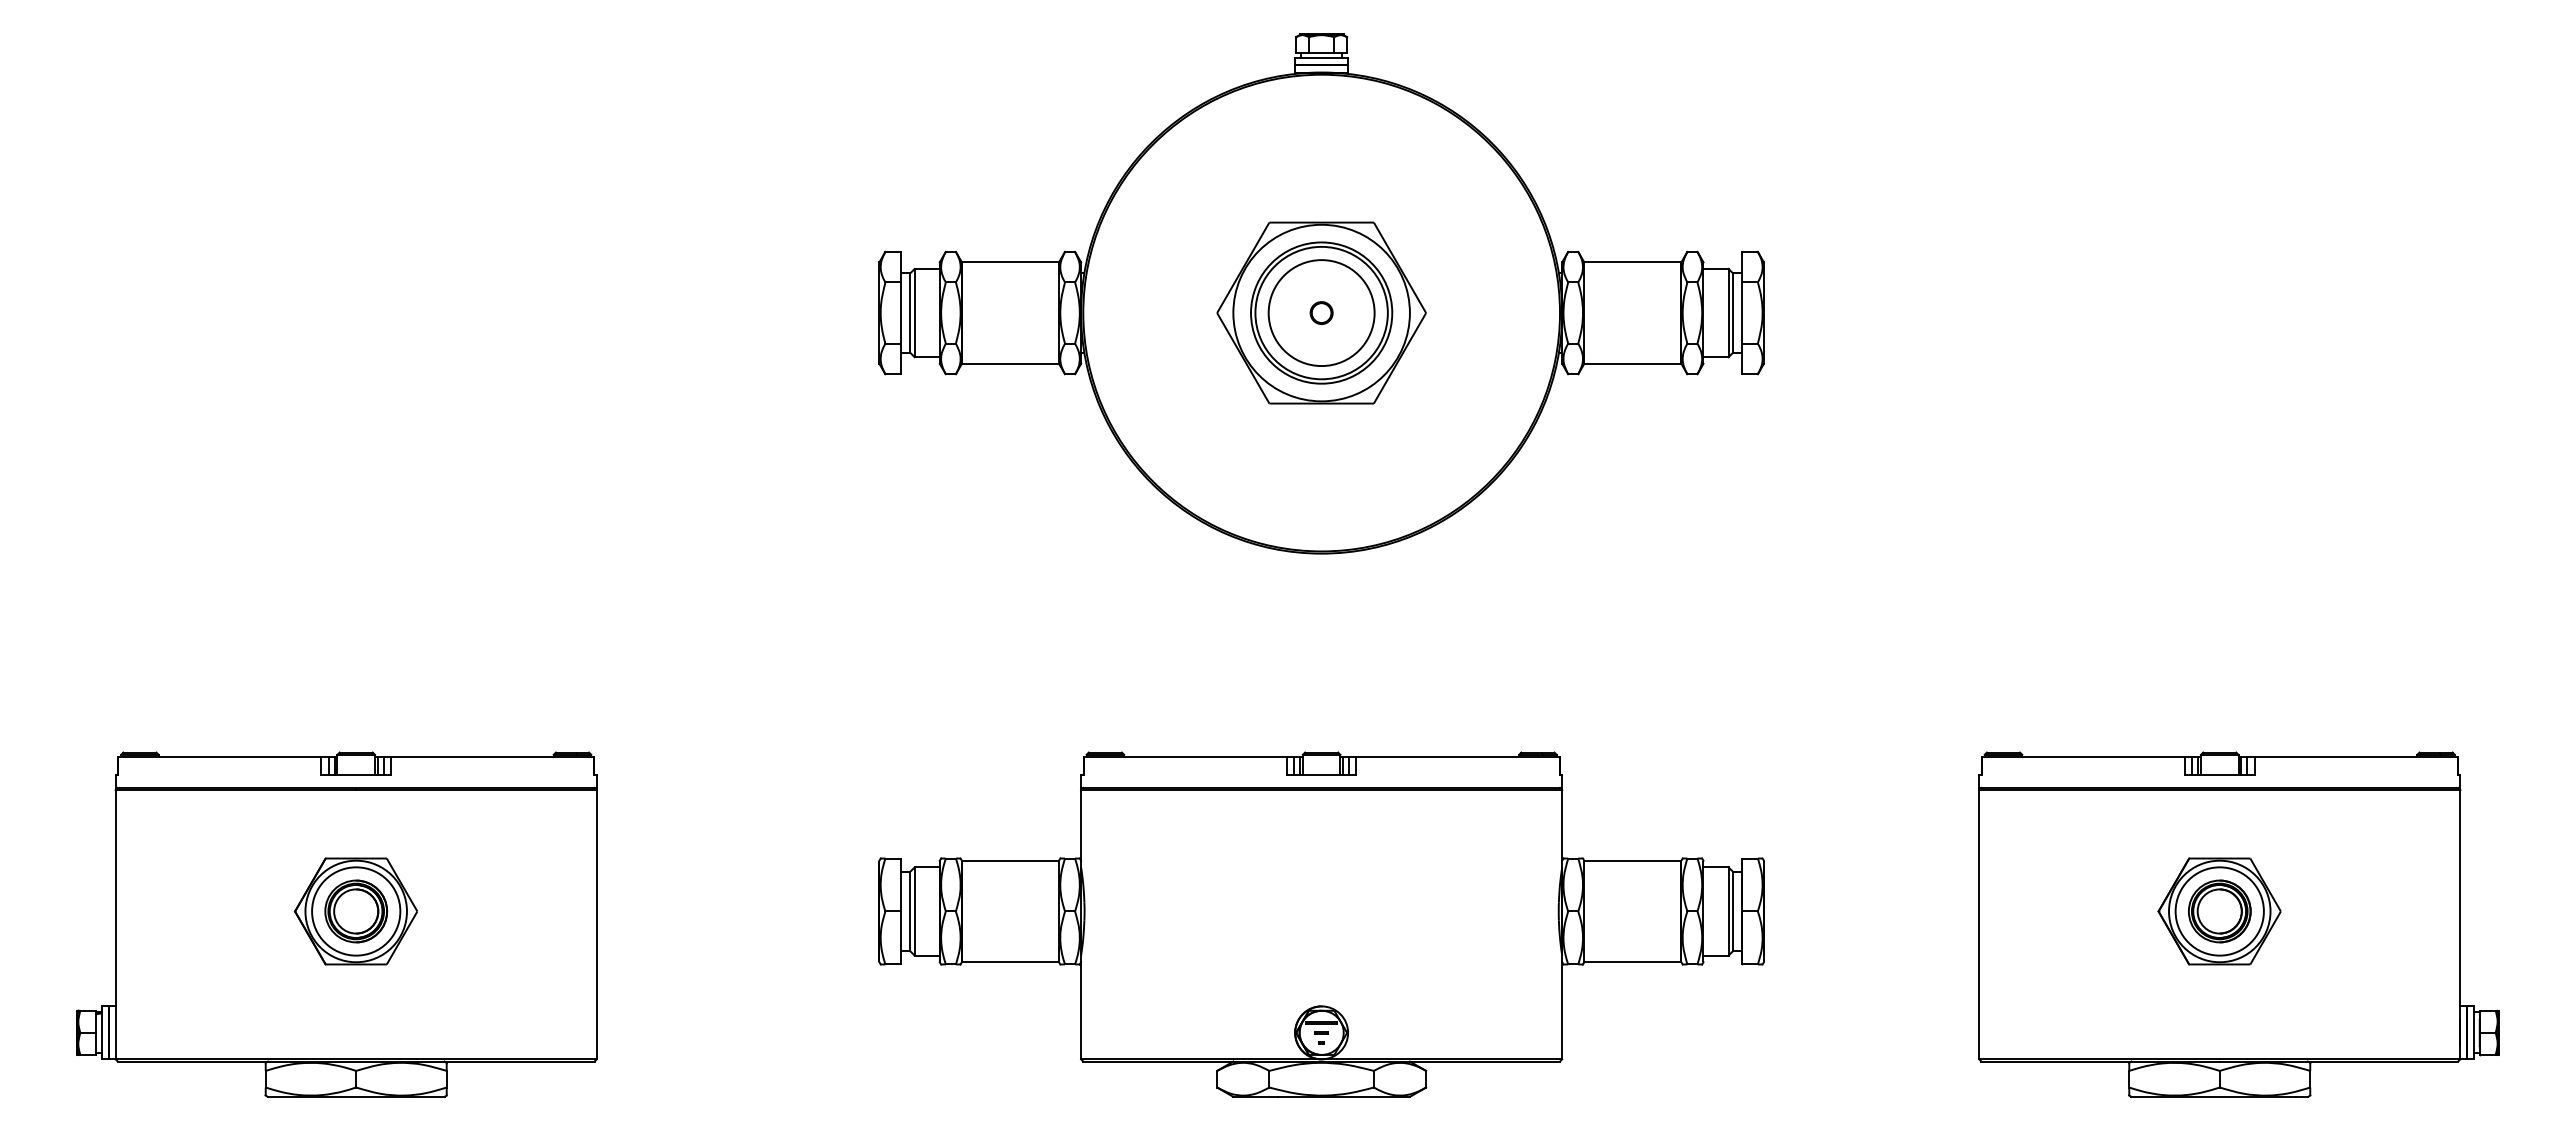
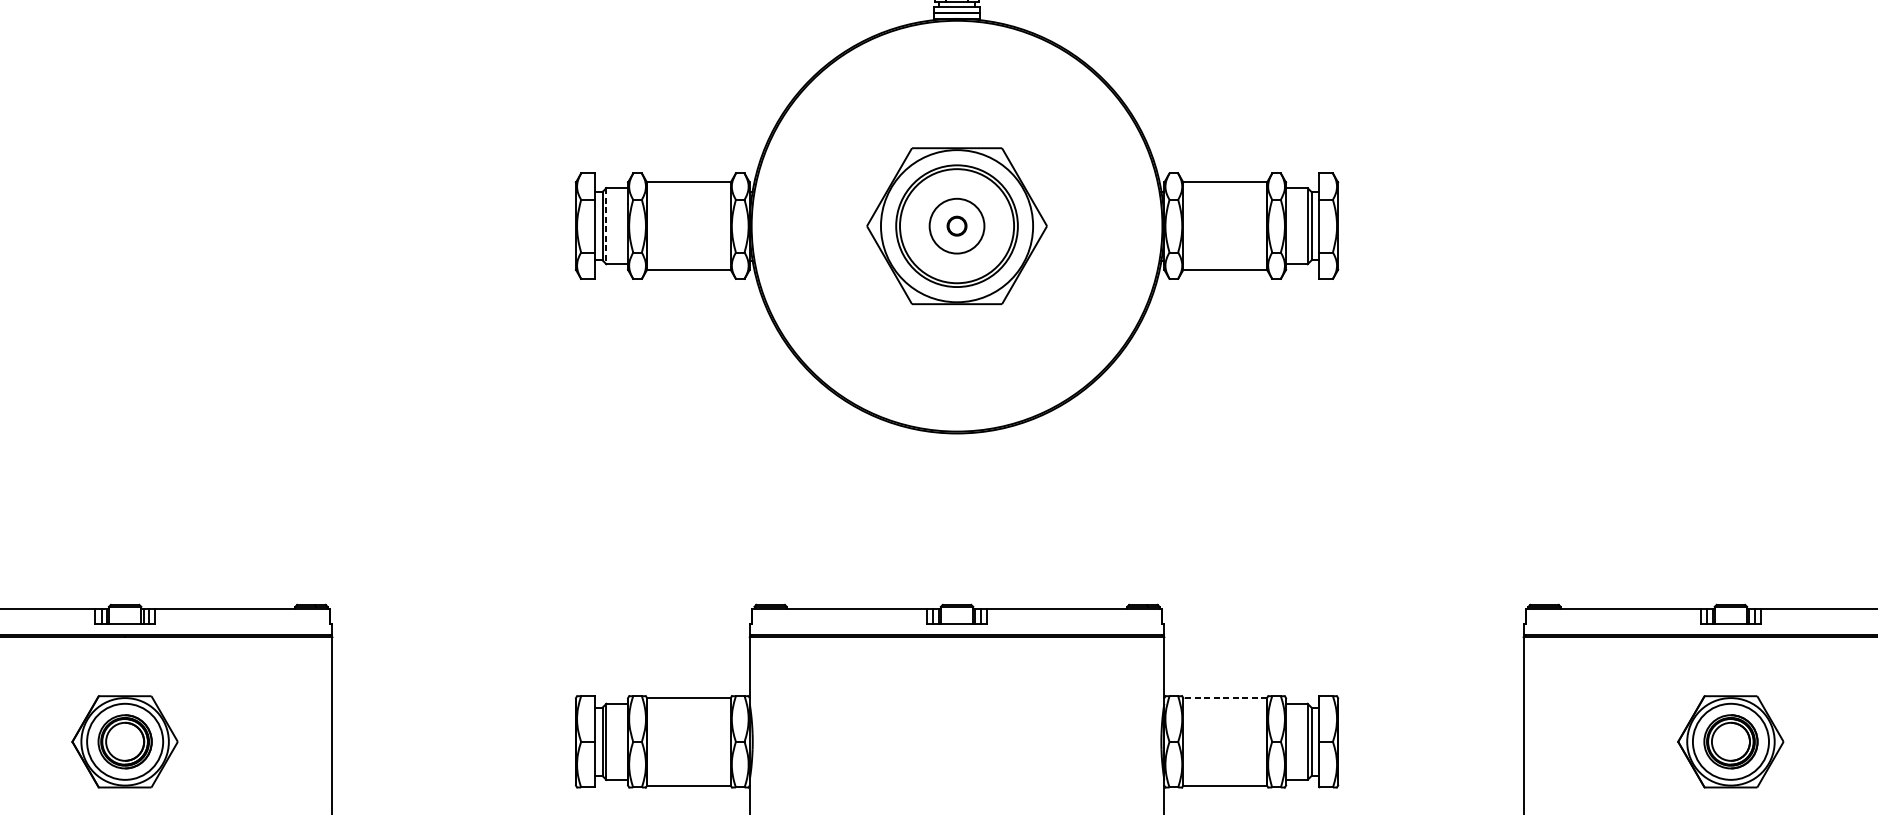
line: (914, 313) -> (606, 226), solid -> dashed
circle: (1321, 313) -> (956, 226), size x0.6
line: (1632, 860) -> (1224, 697), solid -> dashed

